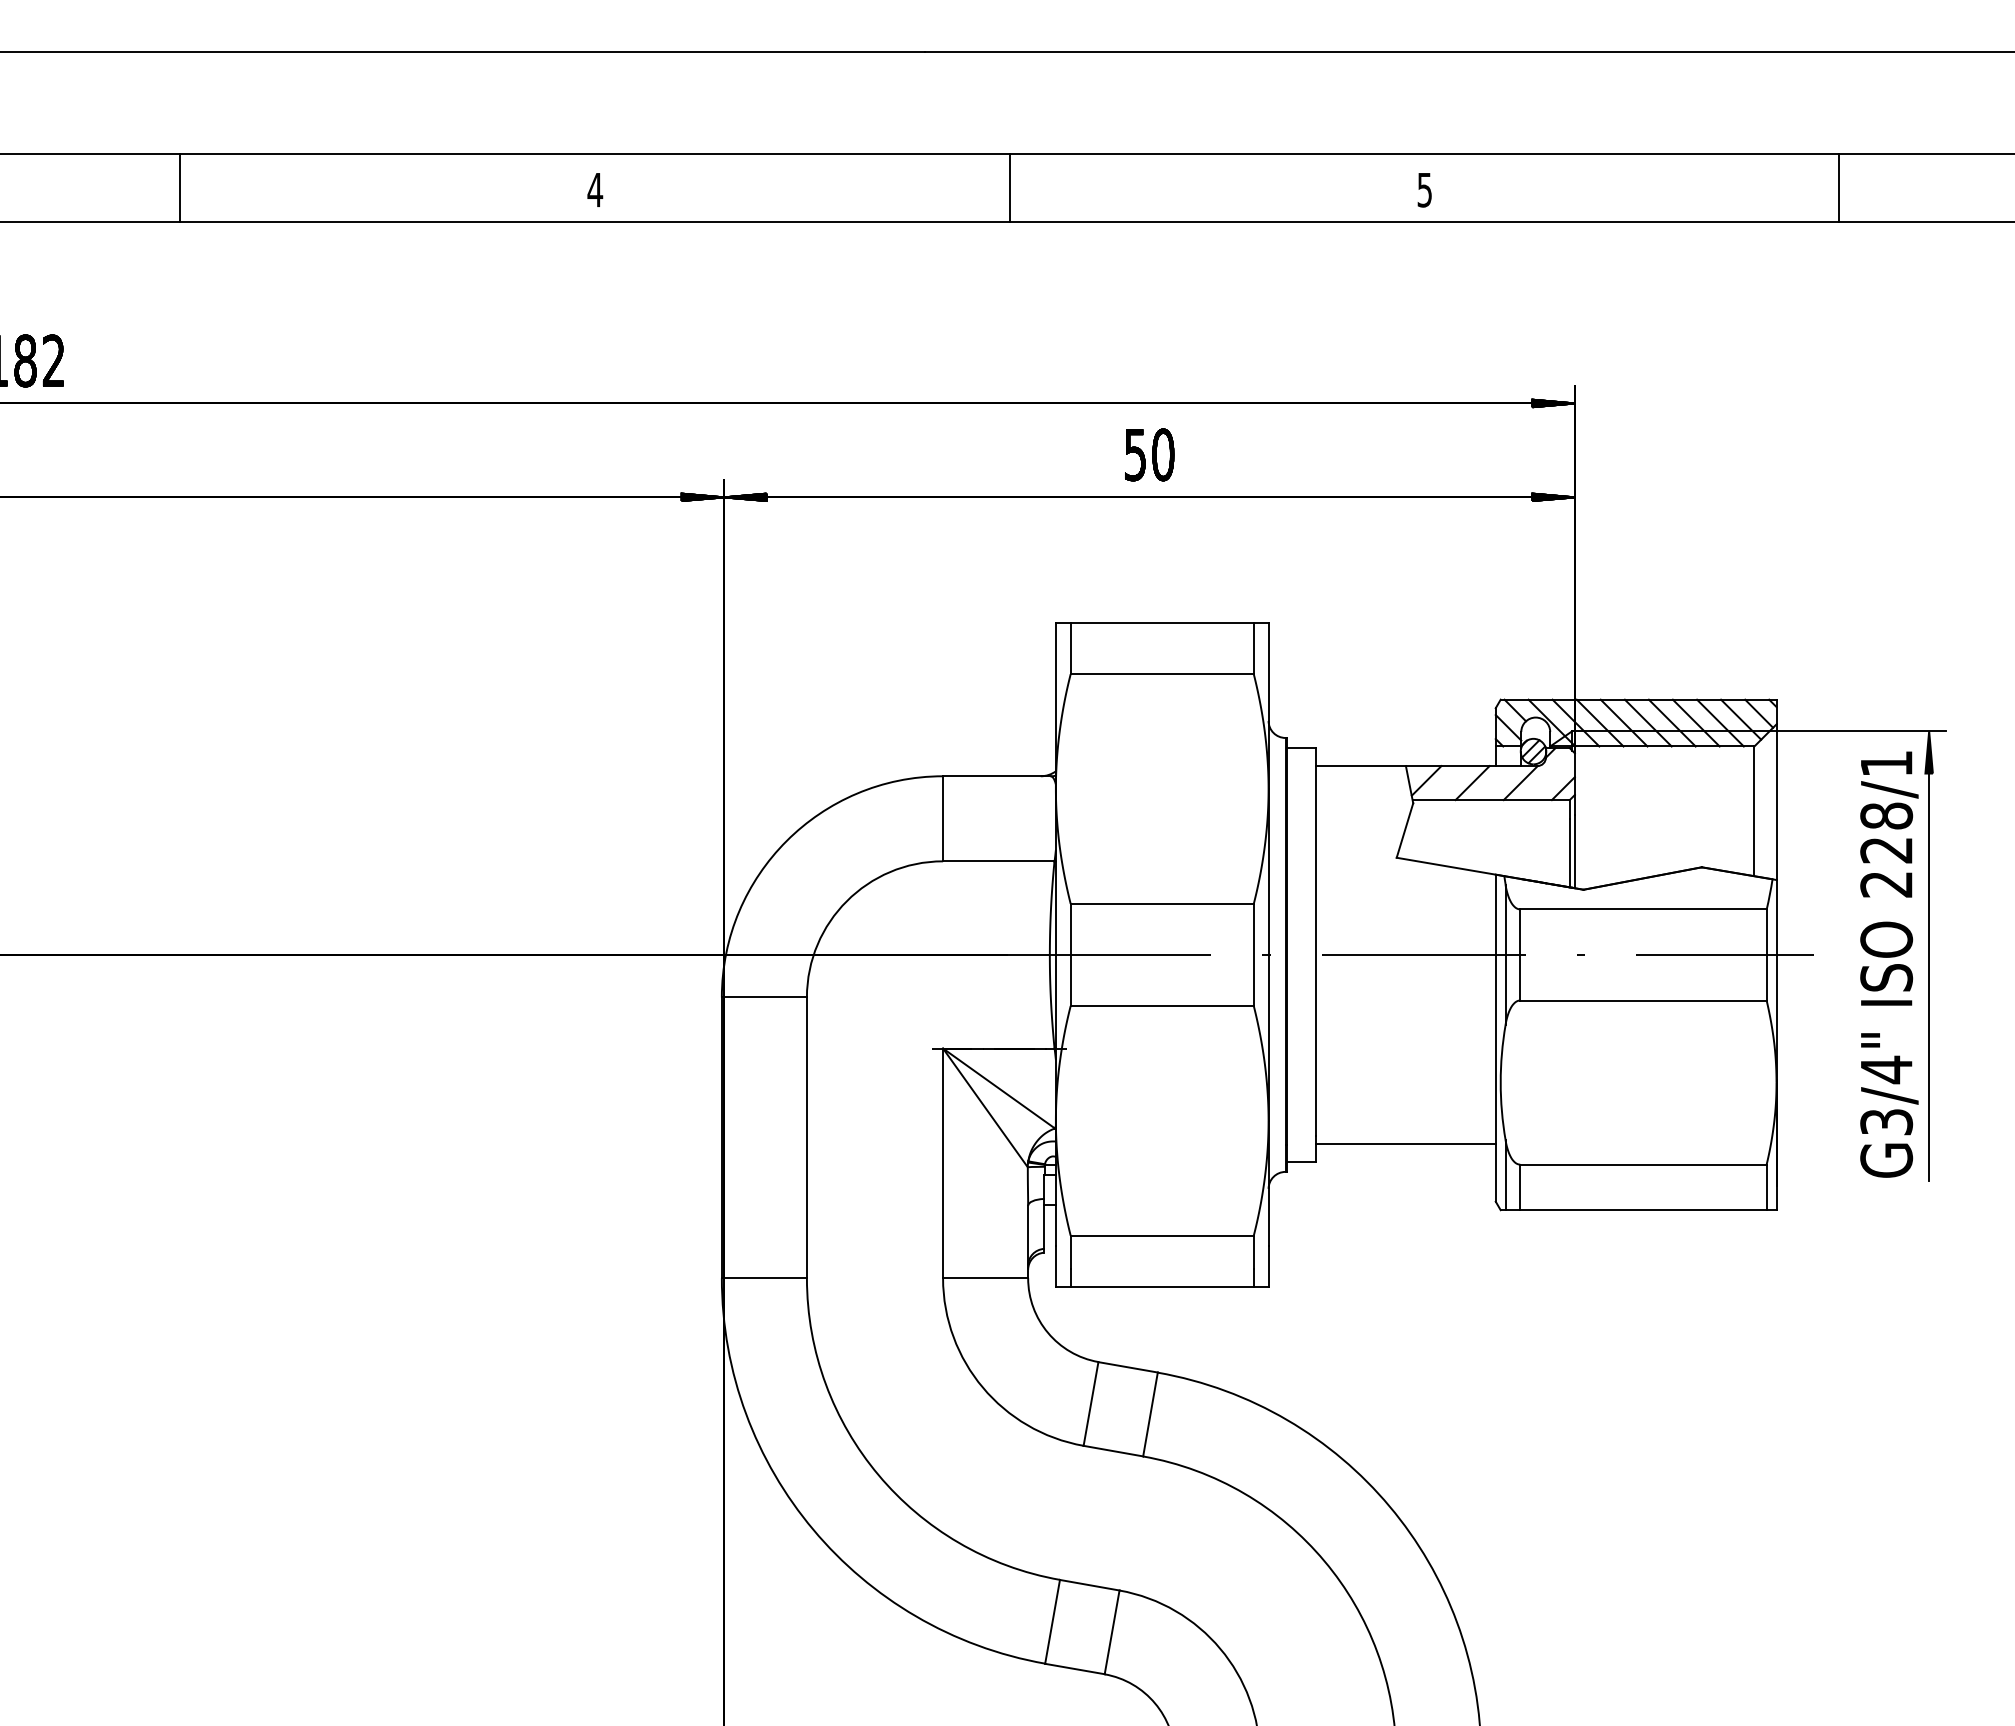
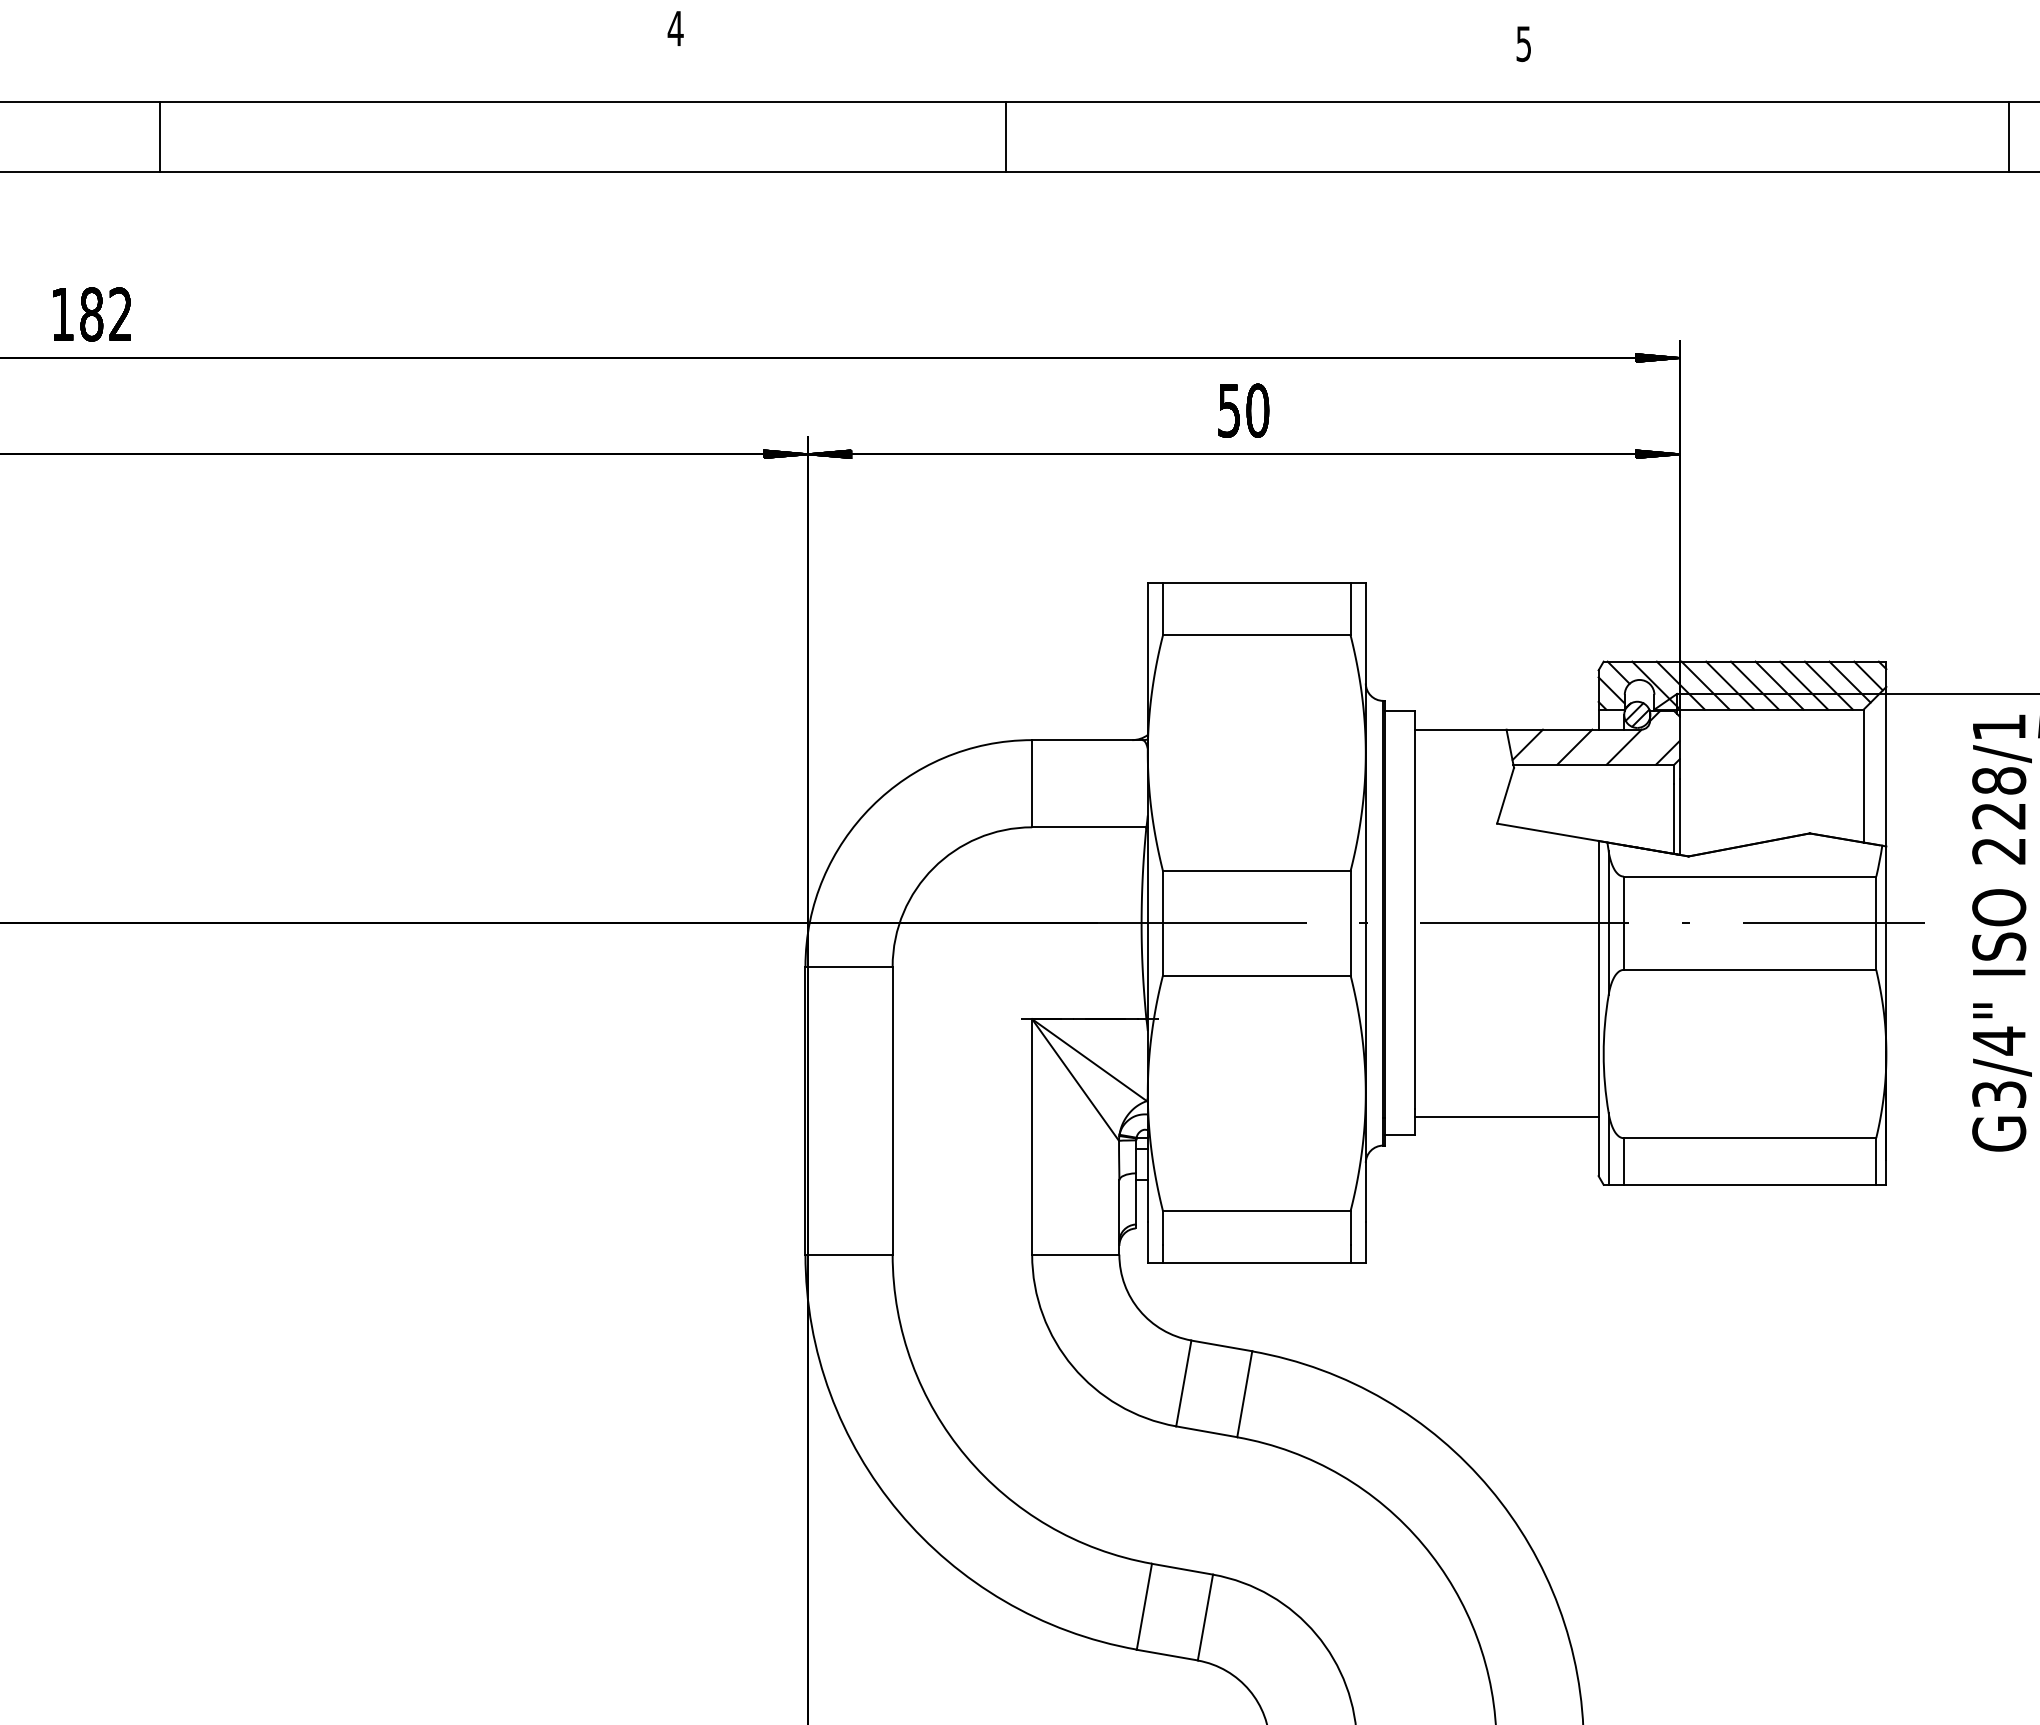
line: (180, 187) -> (160, 136), moved
line: (1009, 187) -> (1005, 136), moved
line: (1839, 187) -> (2009, 136), moved
text: (595, 189) -> (675, 28), moved
text: (1424, 190) -> (1523, 44), moved

